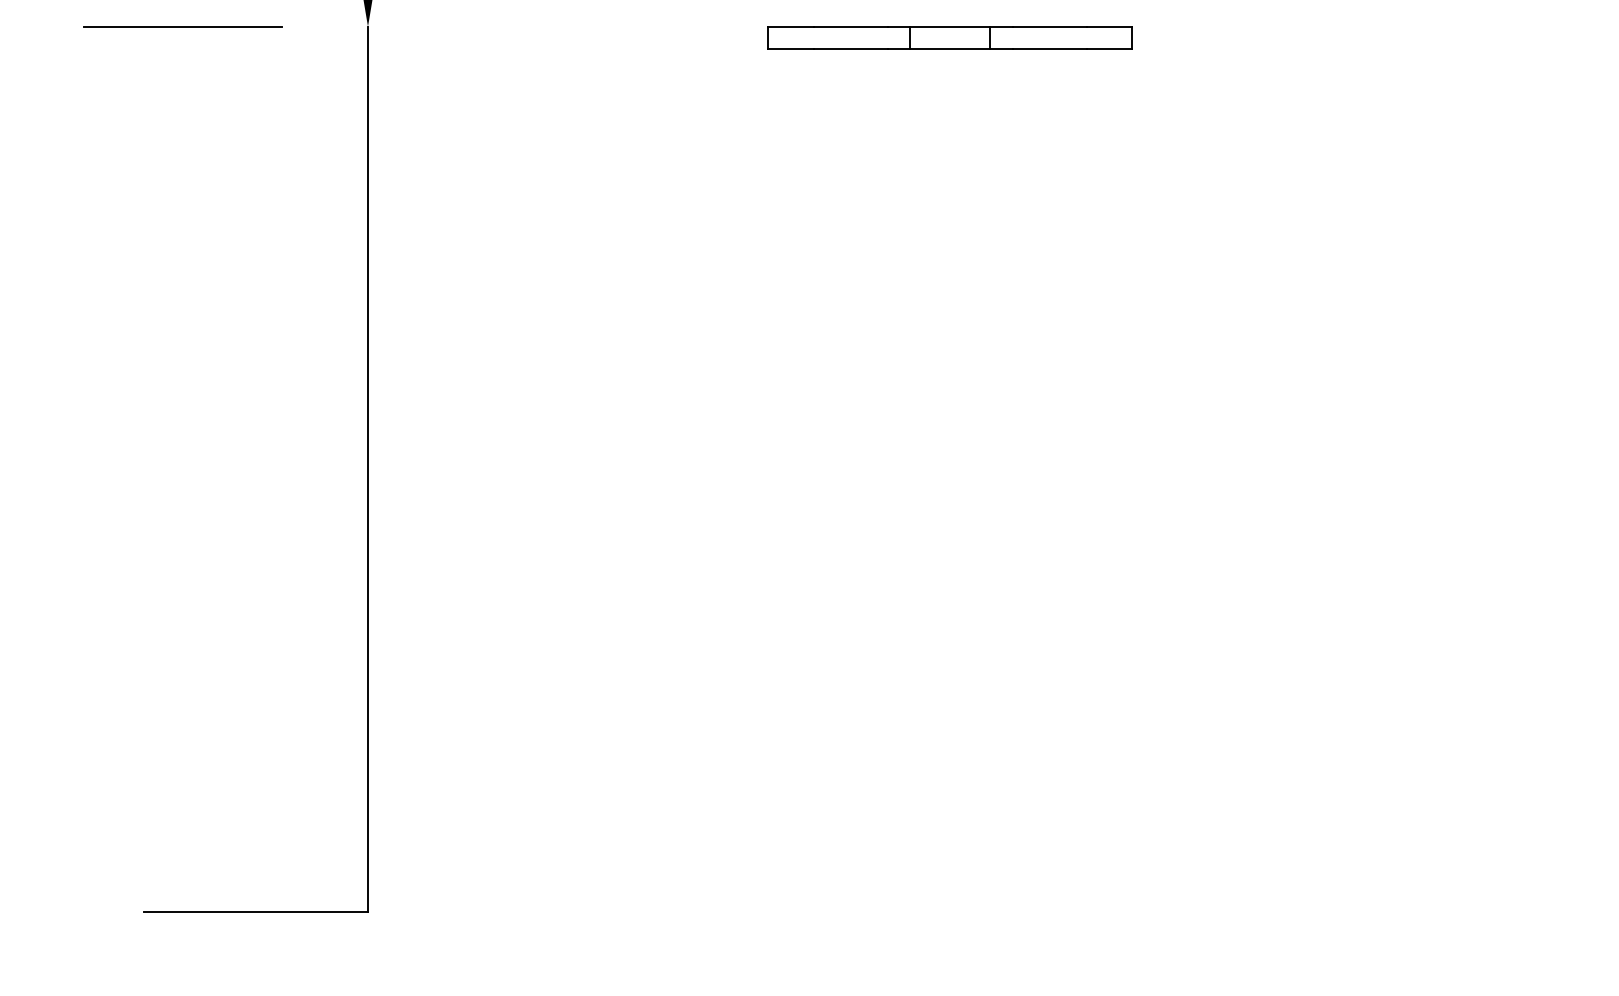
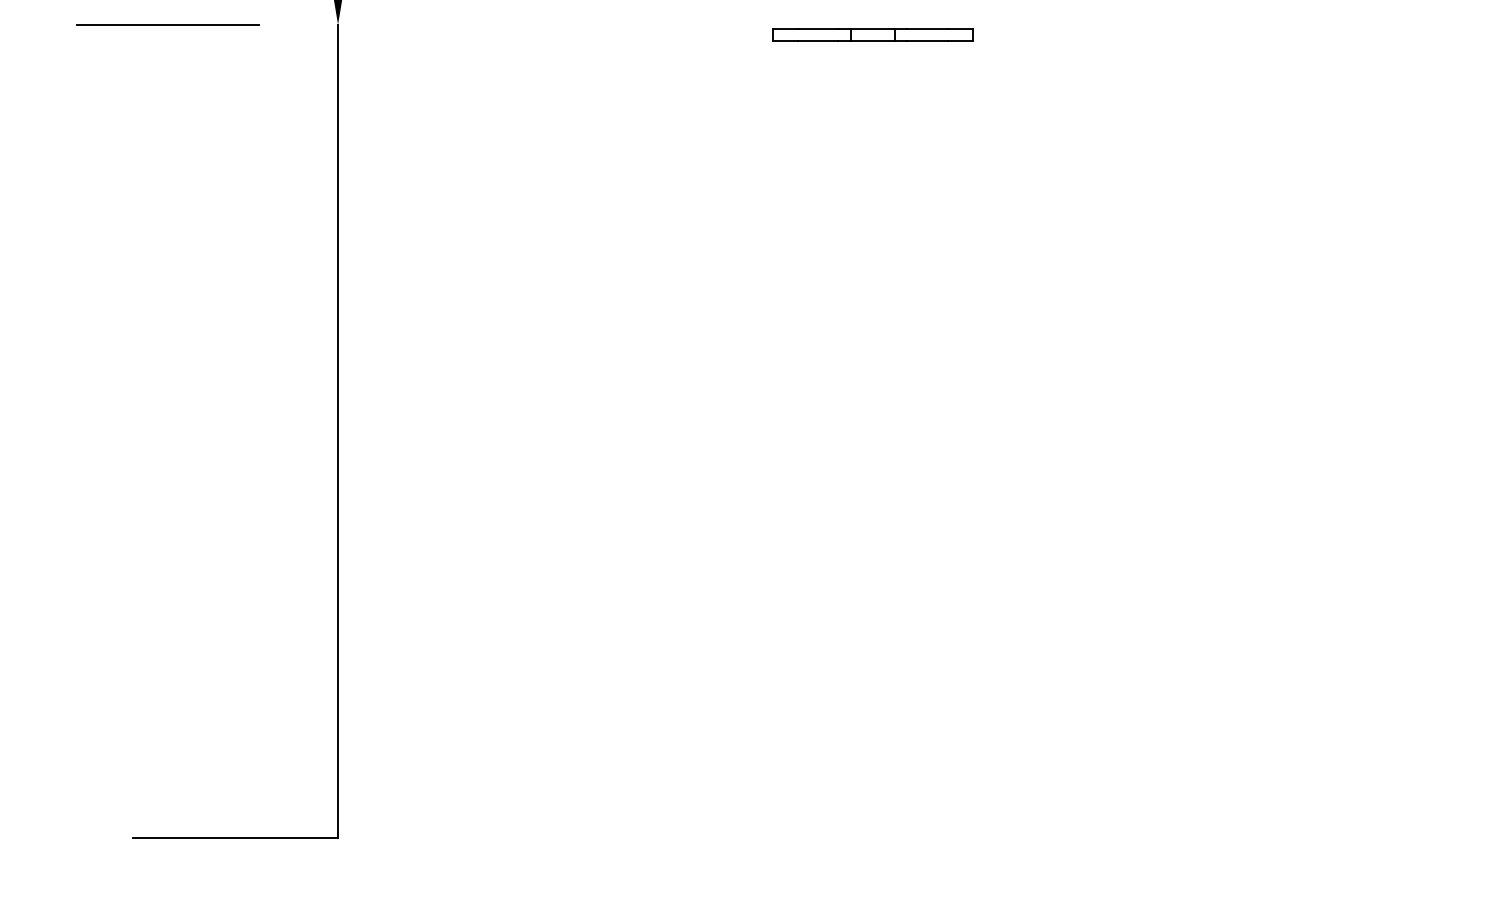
part: (949, 37) -> (872, 34), size x0.6

